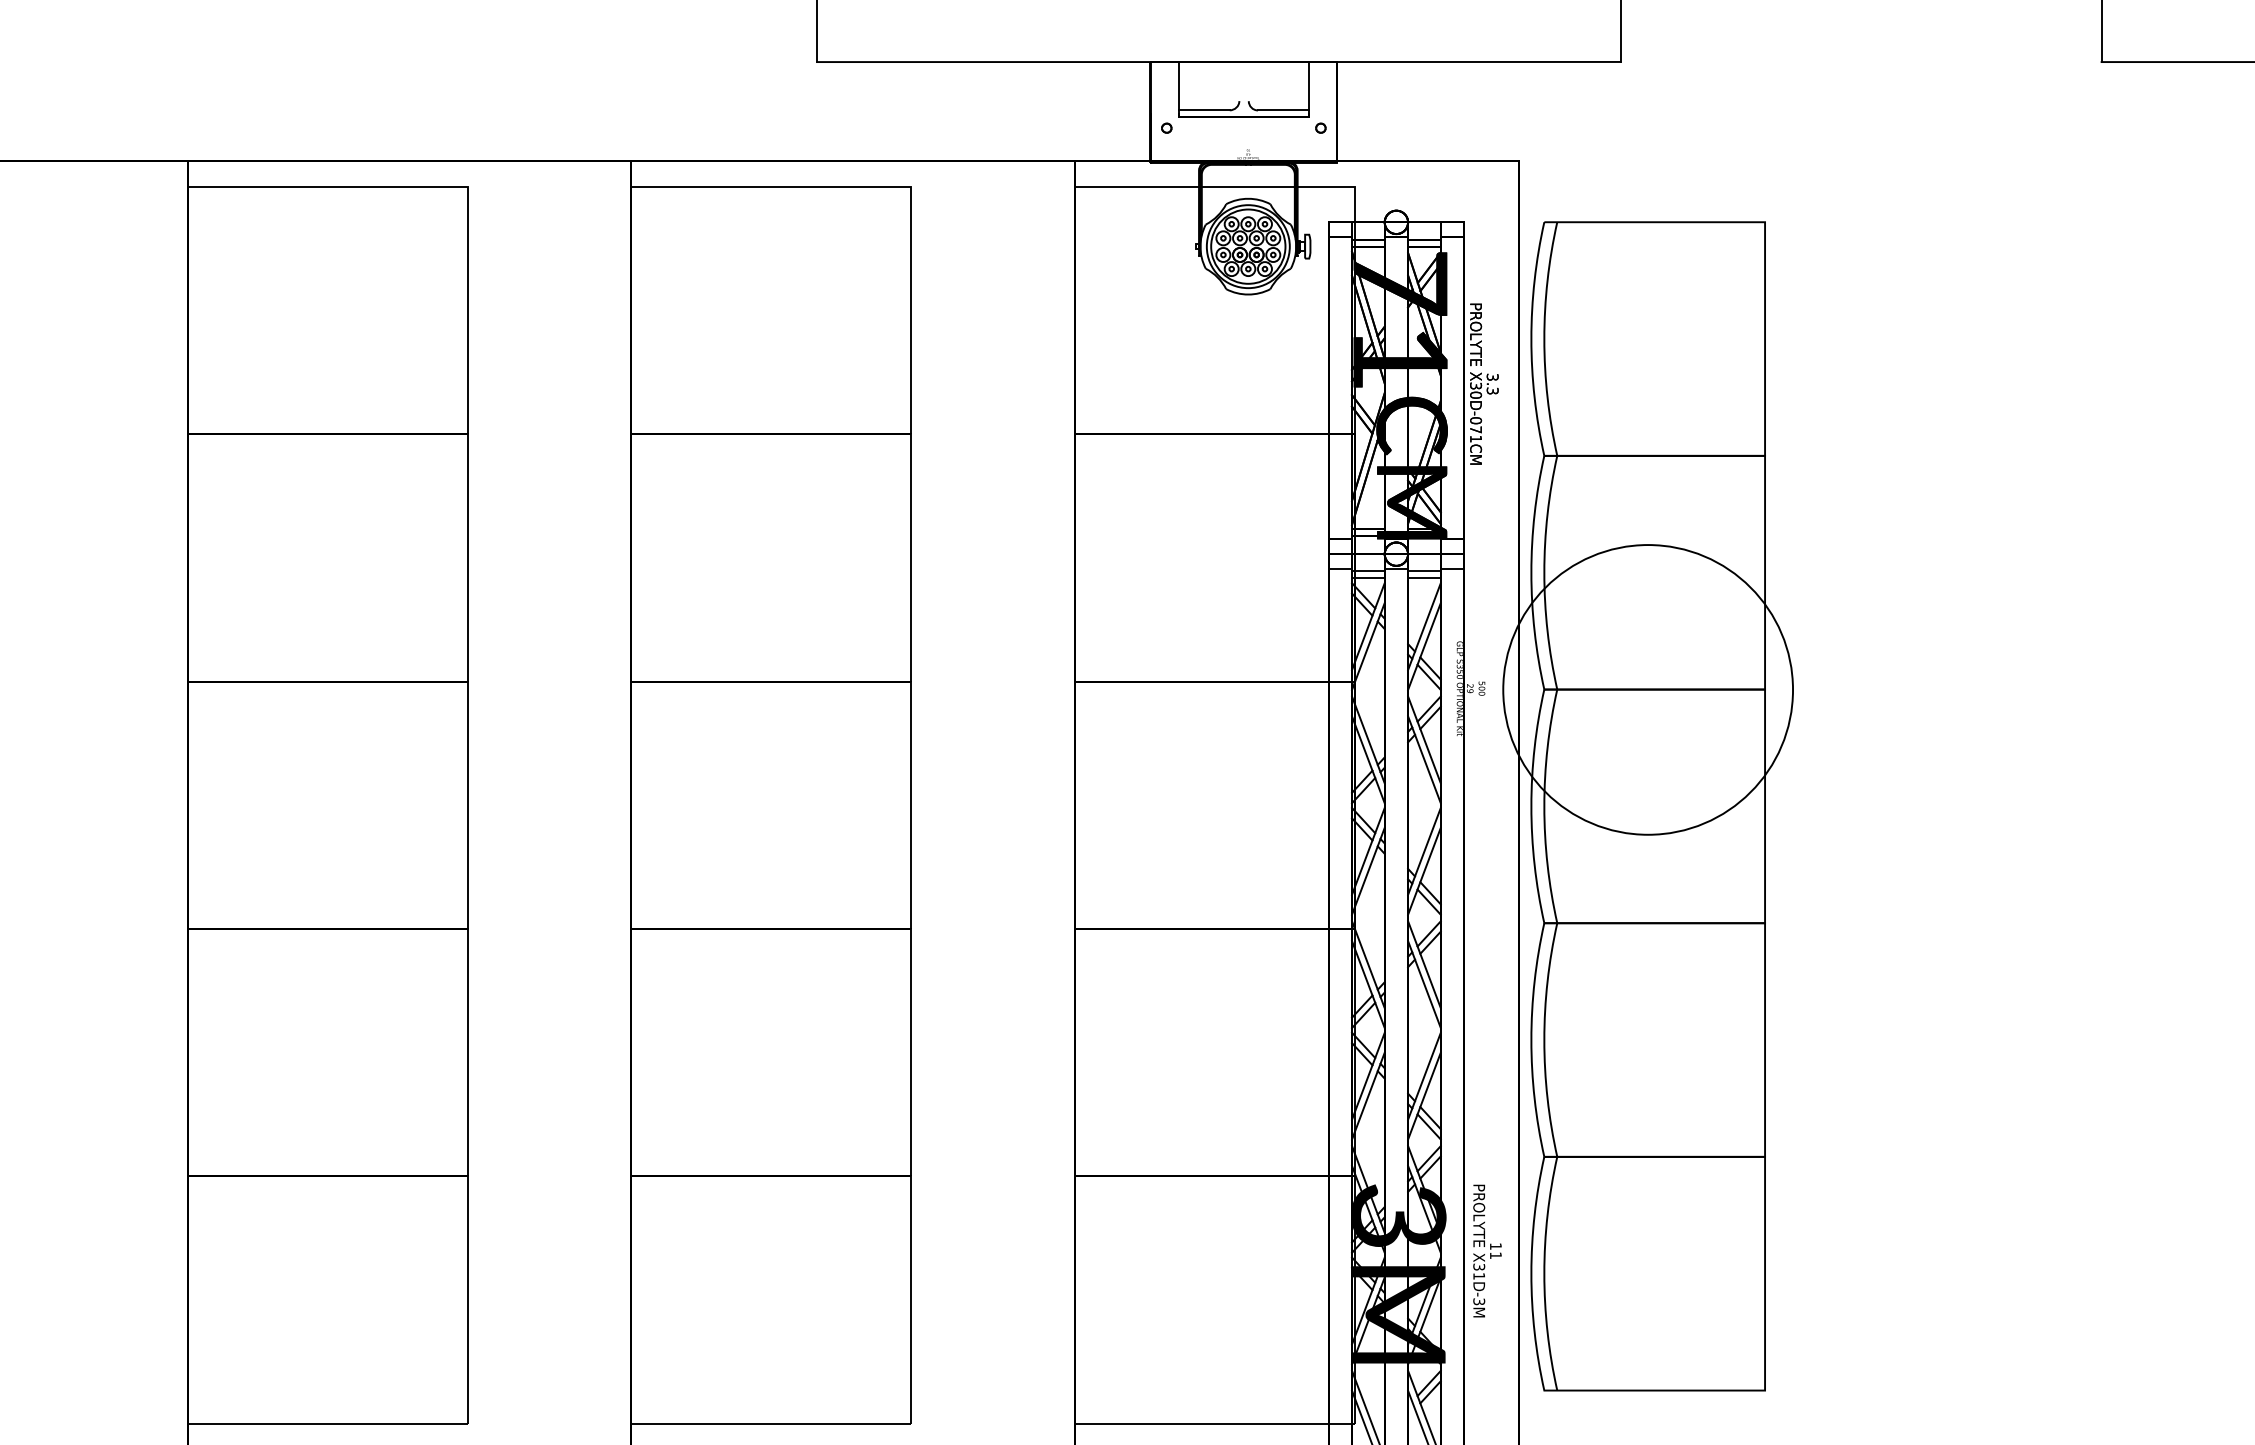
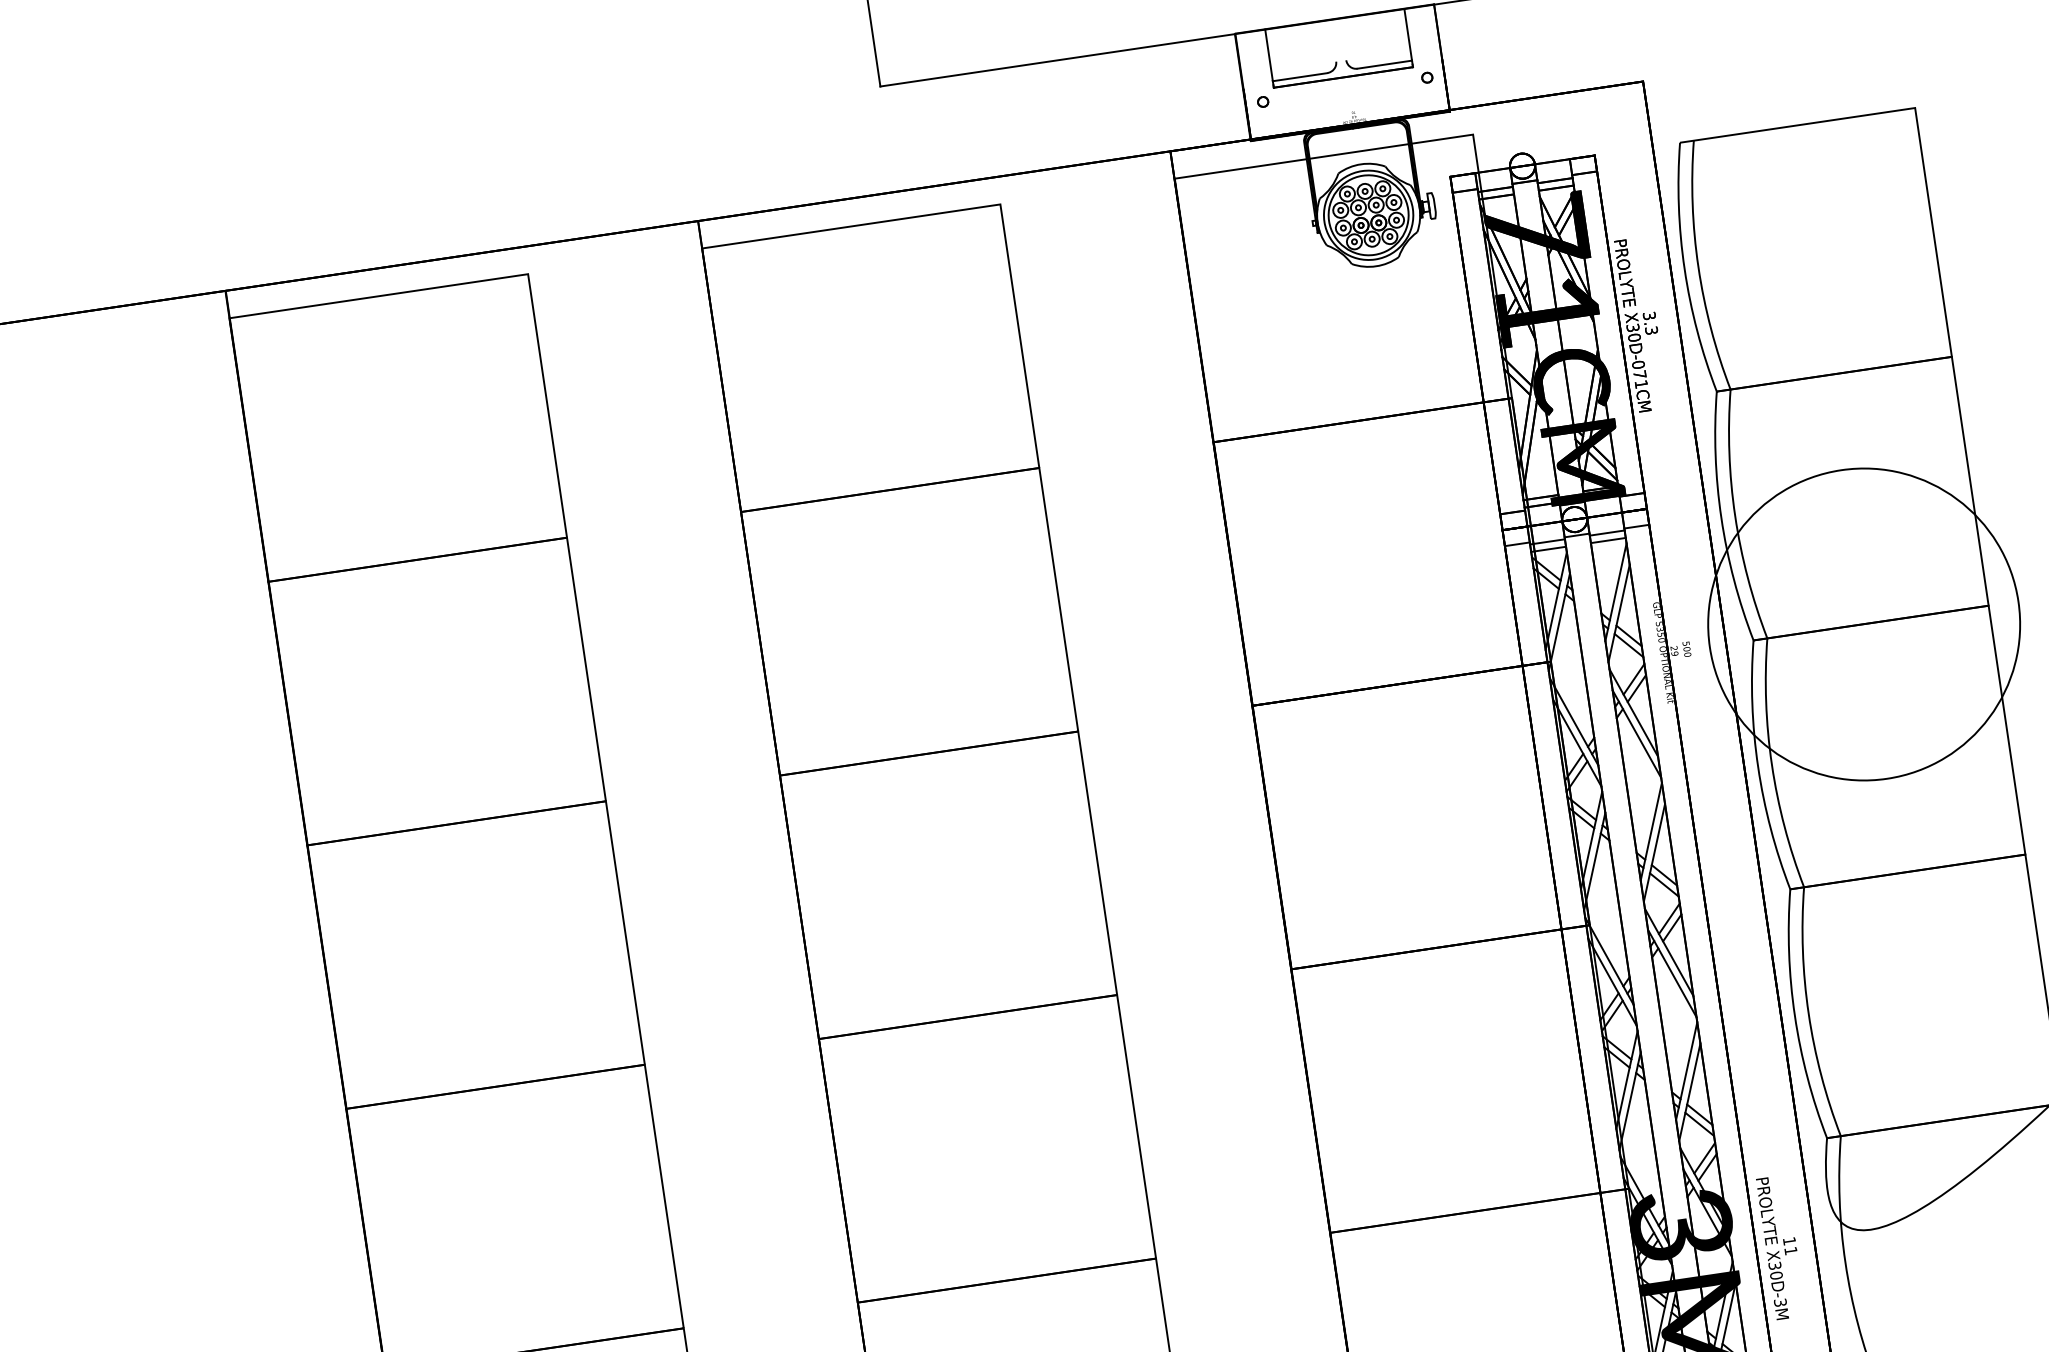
text: (1479, 1275) -> (1776, 1274), X31D-3M -> X30D-3M

